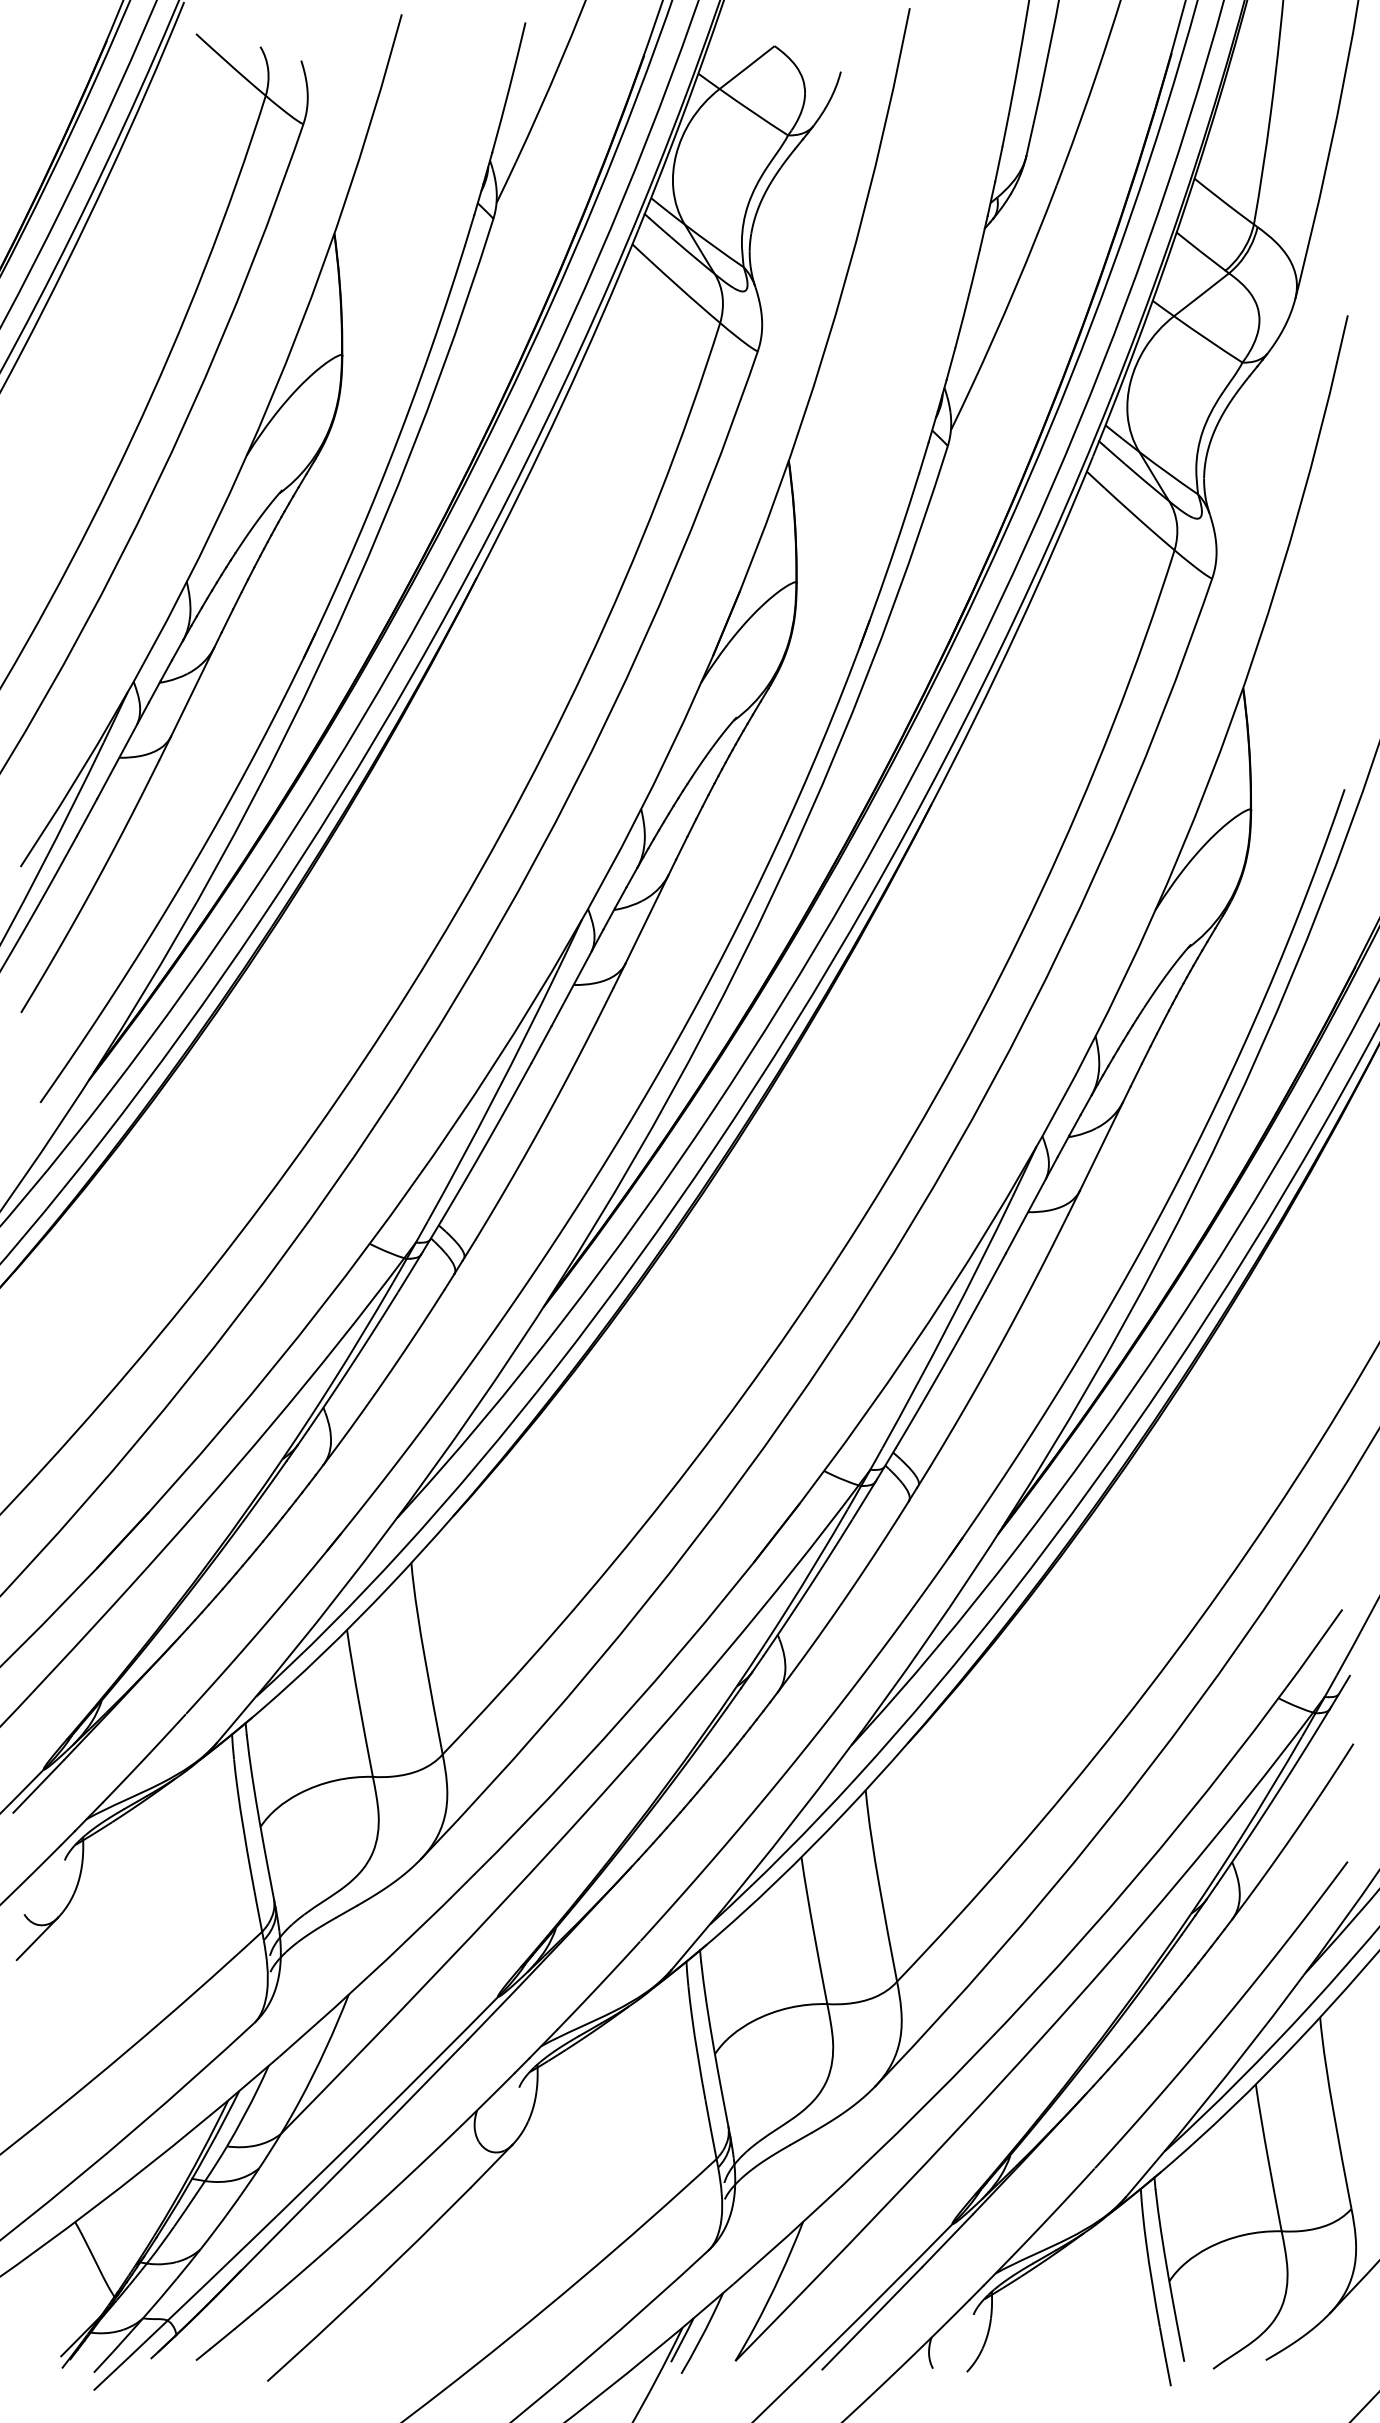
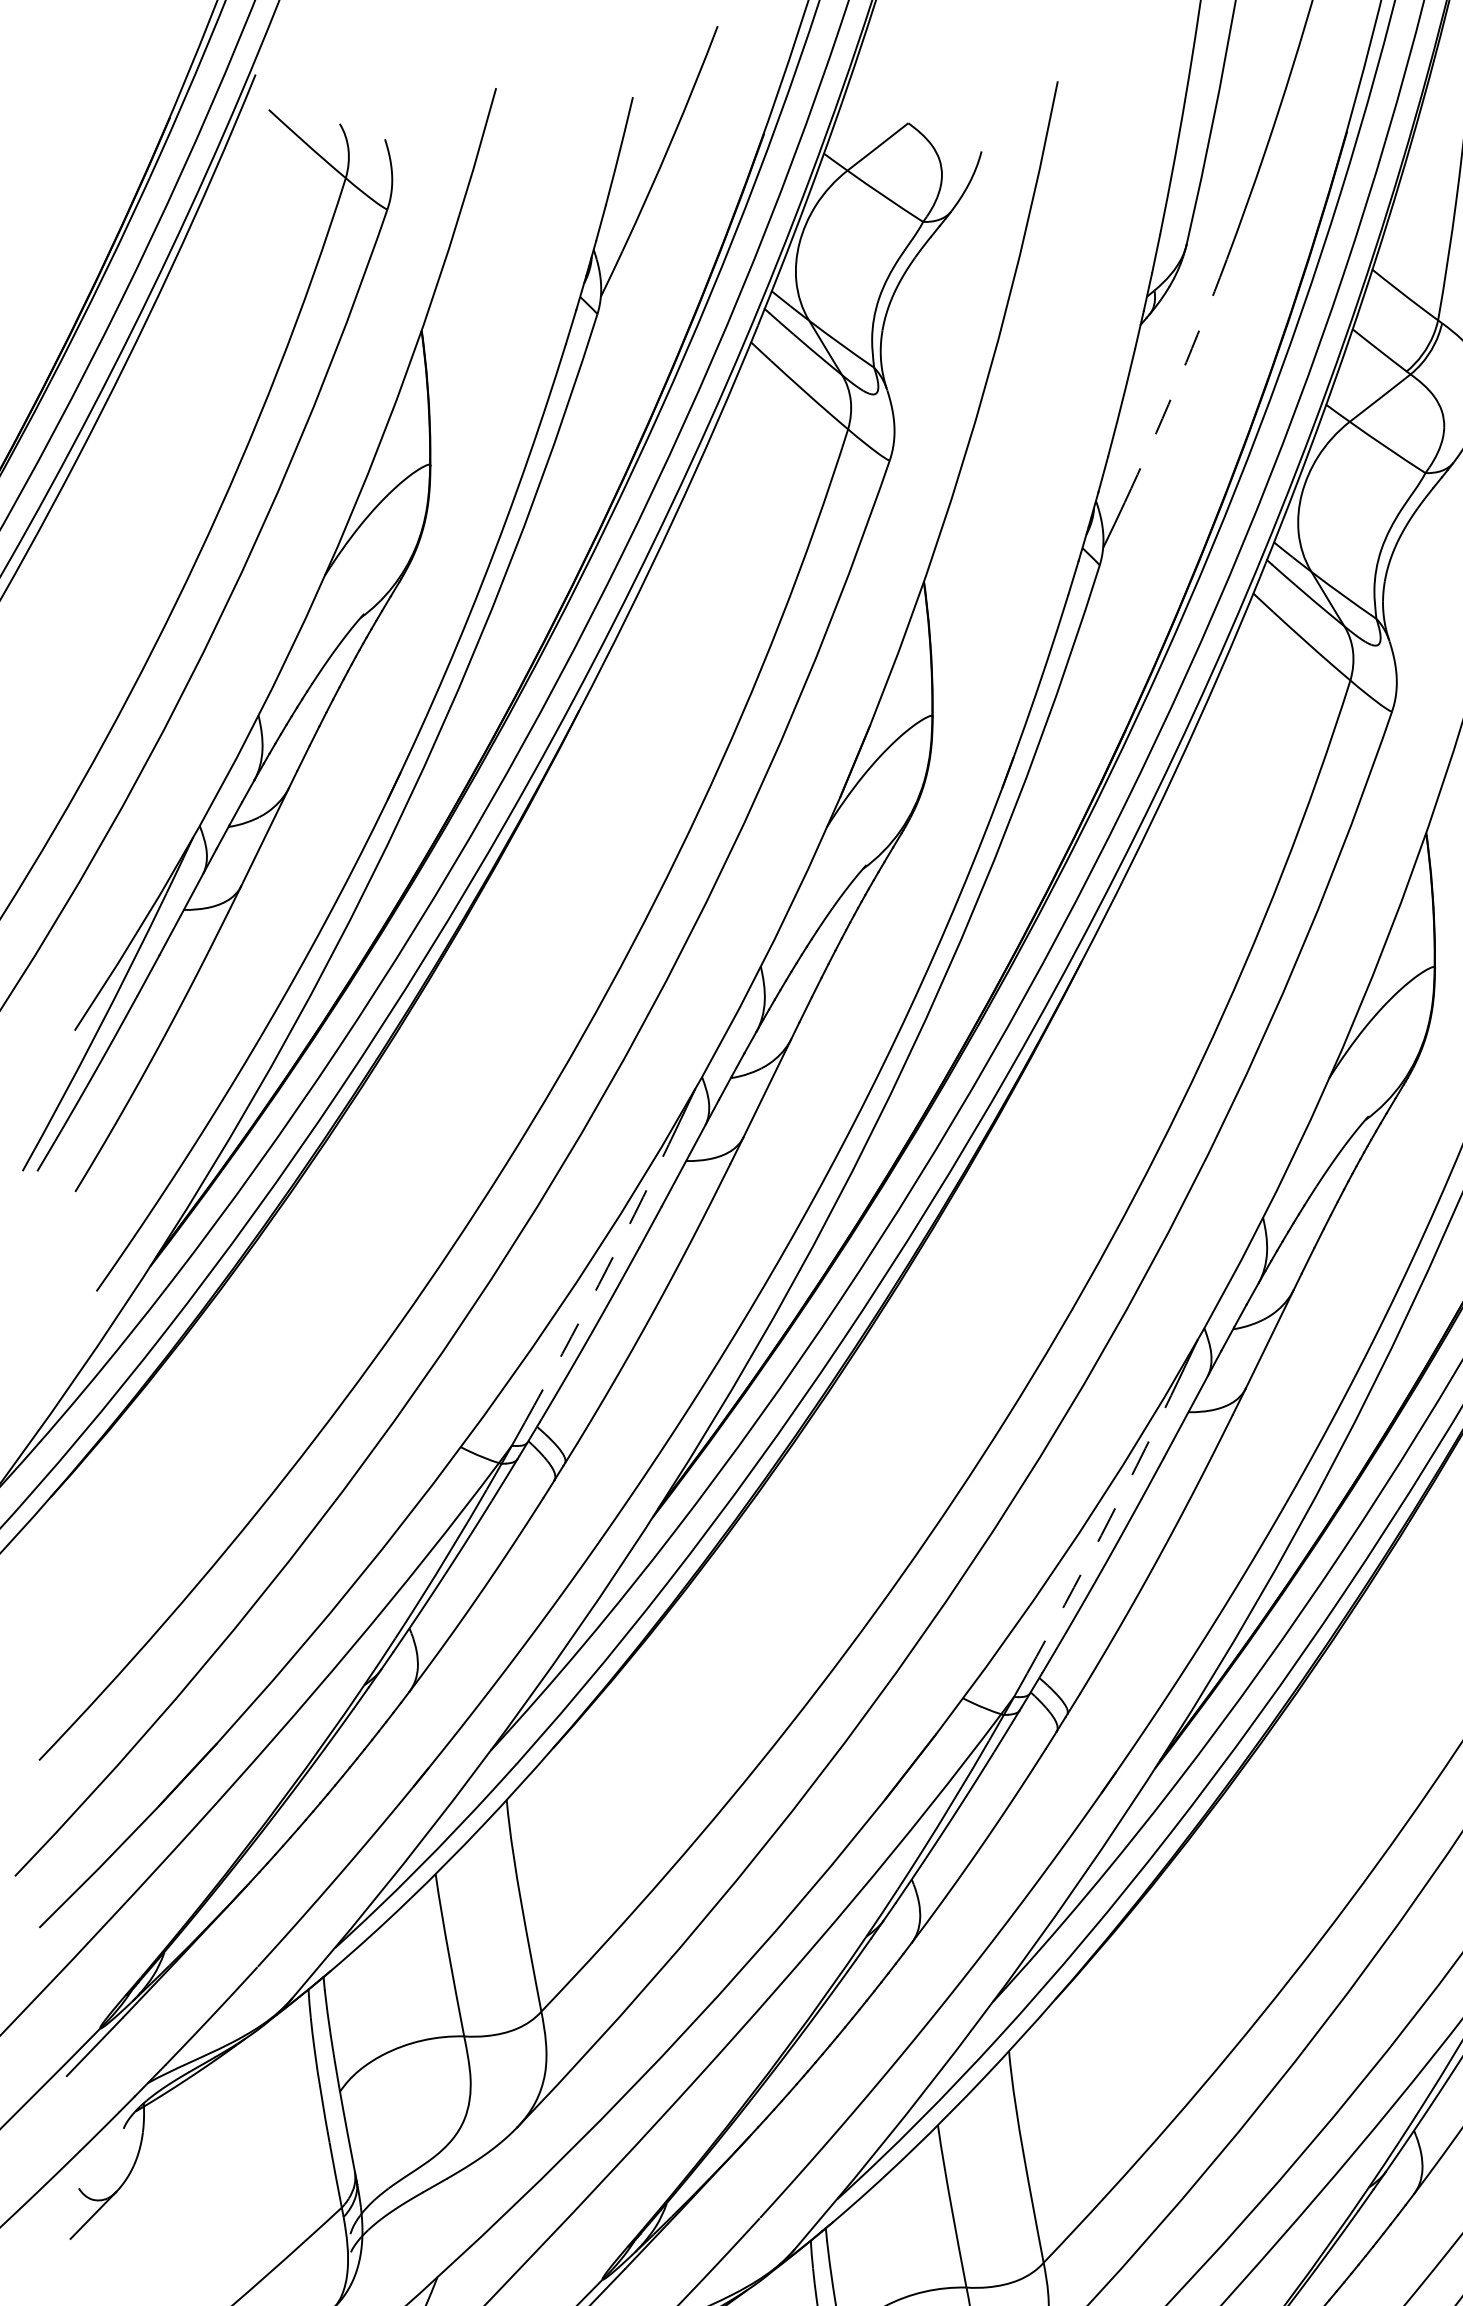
arc: (1015, 288) -> (1174, 391), solid -> dashed
arc: (494, 1096) -> (598, 1284), solid -> dashed
arc: (949, 1323) -> (1101, 1535), solid -> dashed

